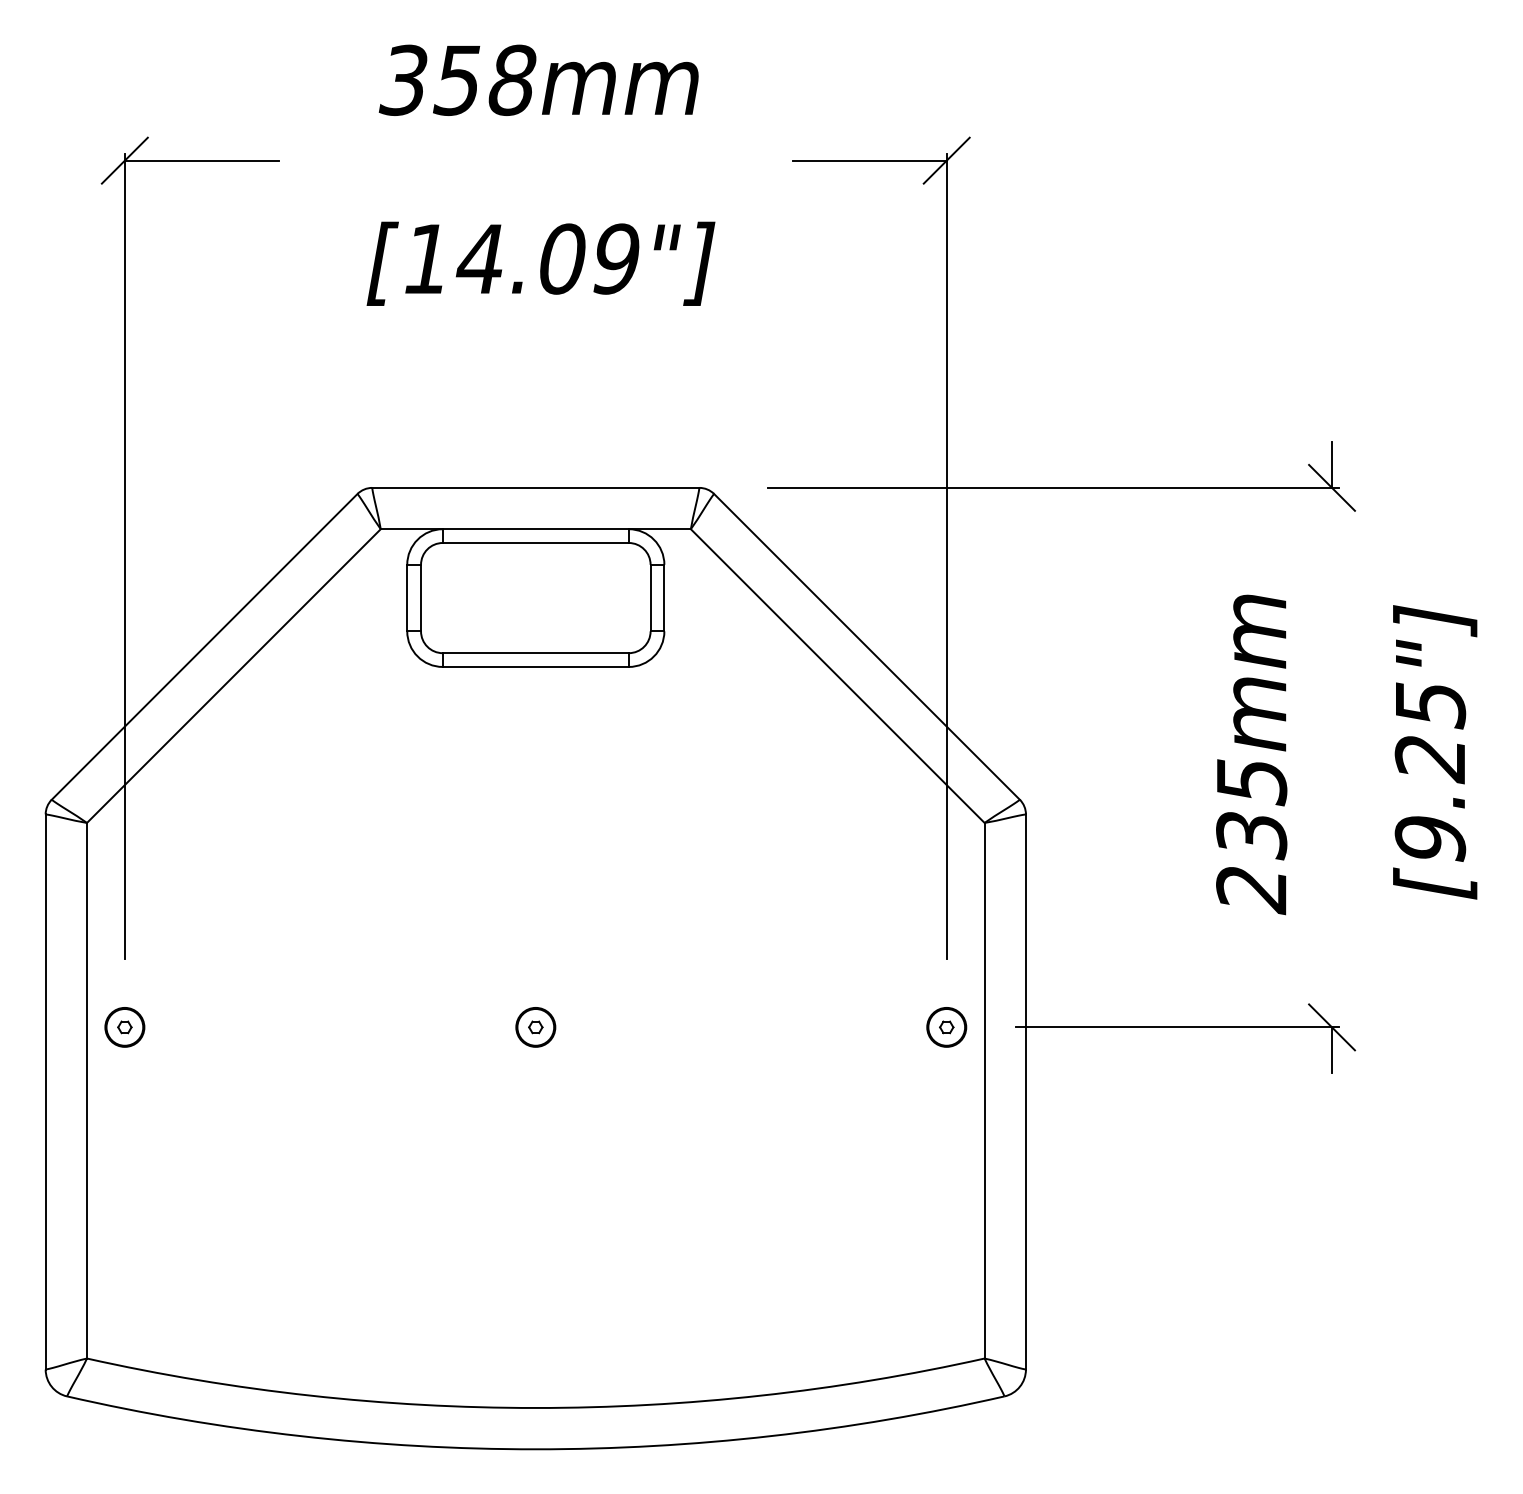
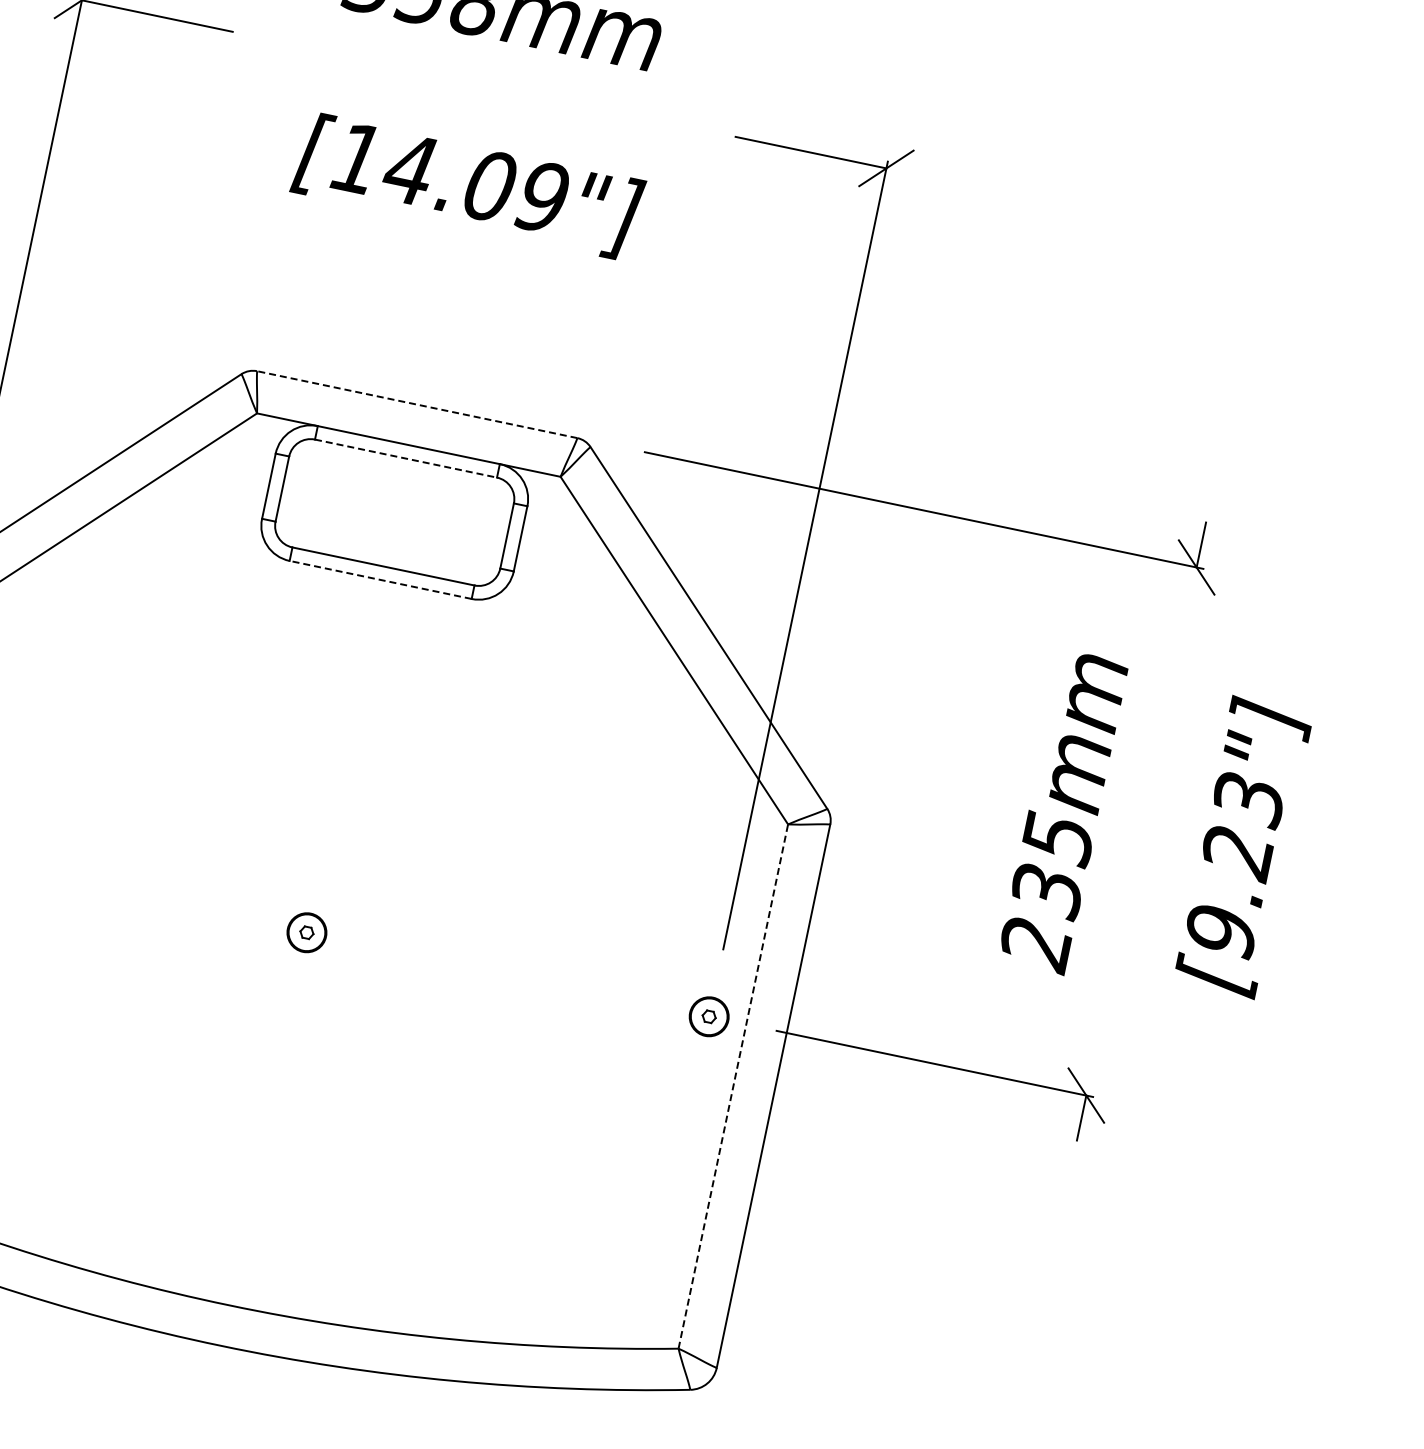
line: (535, 487) -> (417, 404), solid -> dashed
line: (535, 542) -> (405, 458), solid -> dashed
line: (535, 666) -> (380, 579), solid -> dashed
text: (1429, 705) -> (1247, 800), [9.25"] -> [9.23"]
line: (984, 1090) -> (733, 1086), solid -> dashed

